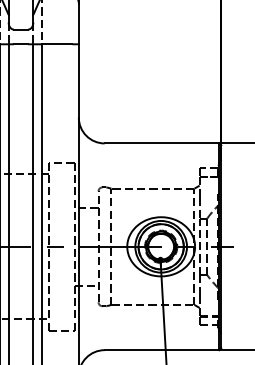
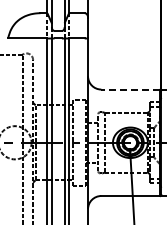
line: (161, 143) -> (130, 89), solid -> dashed

